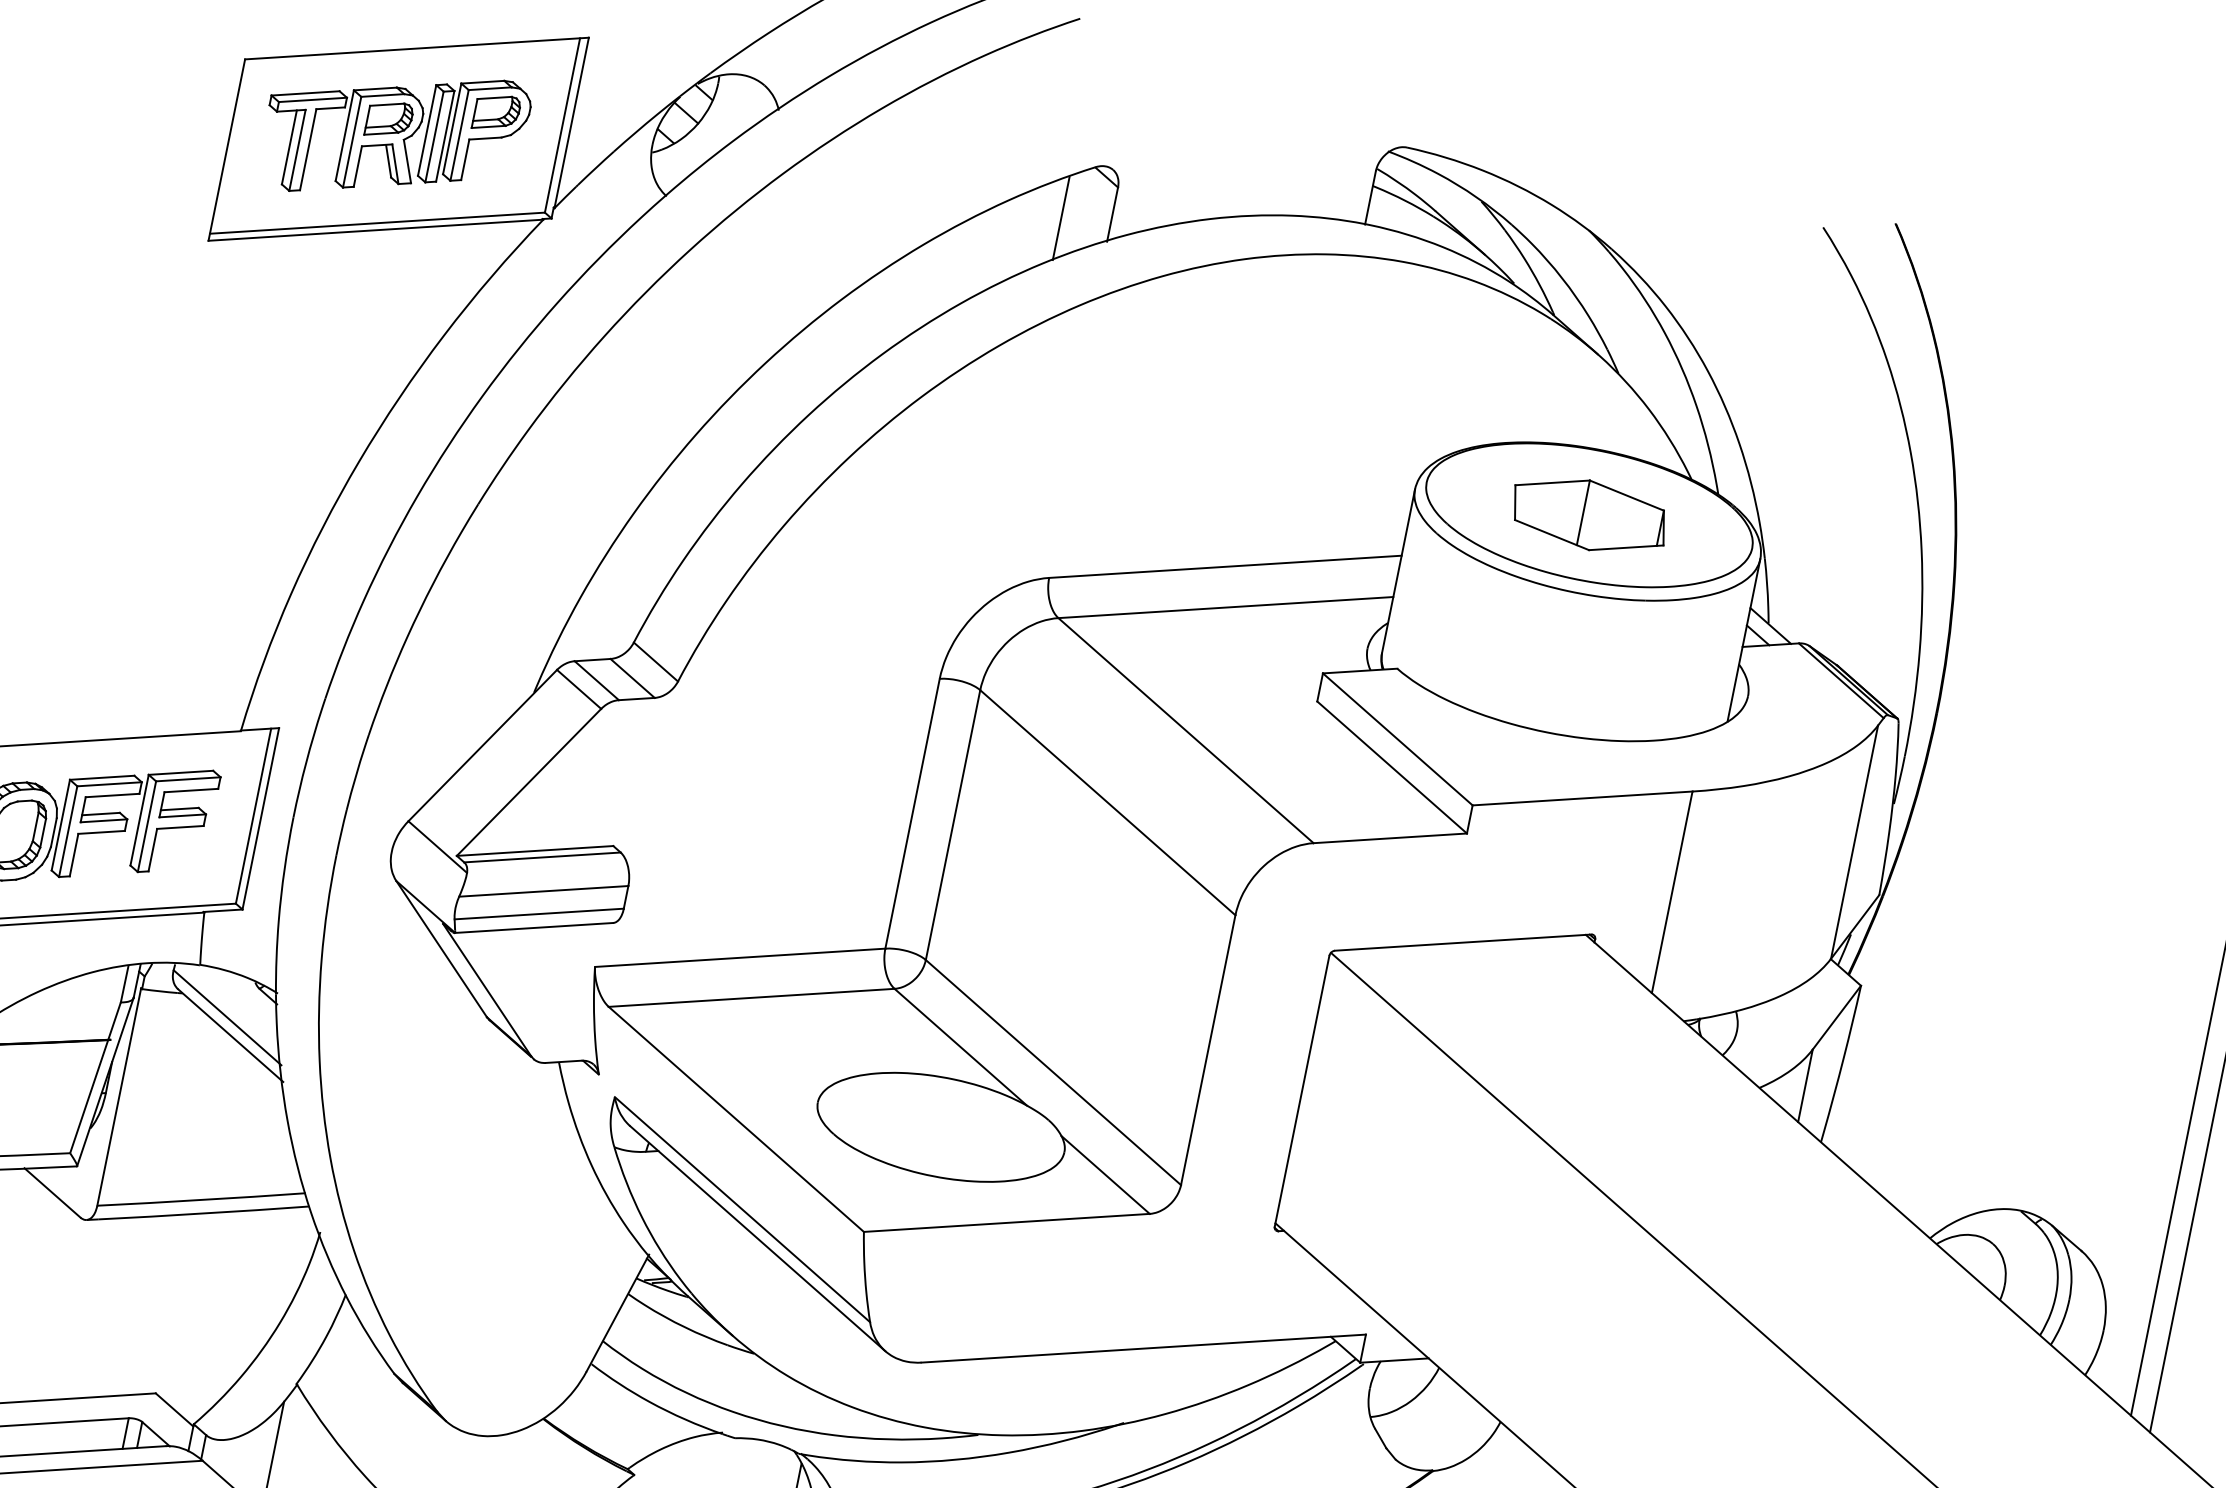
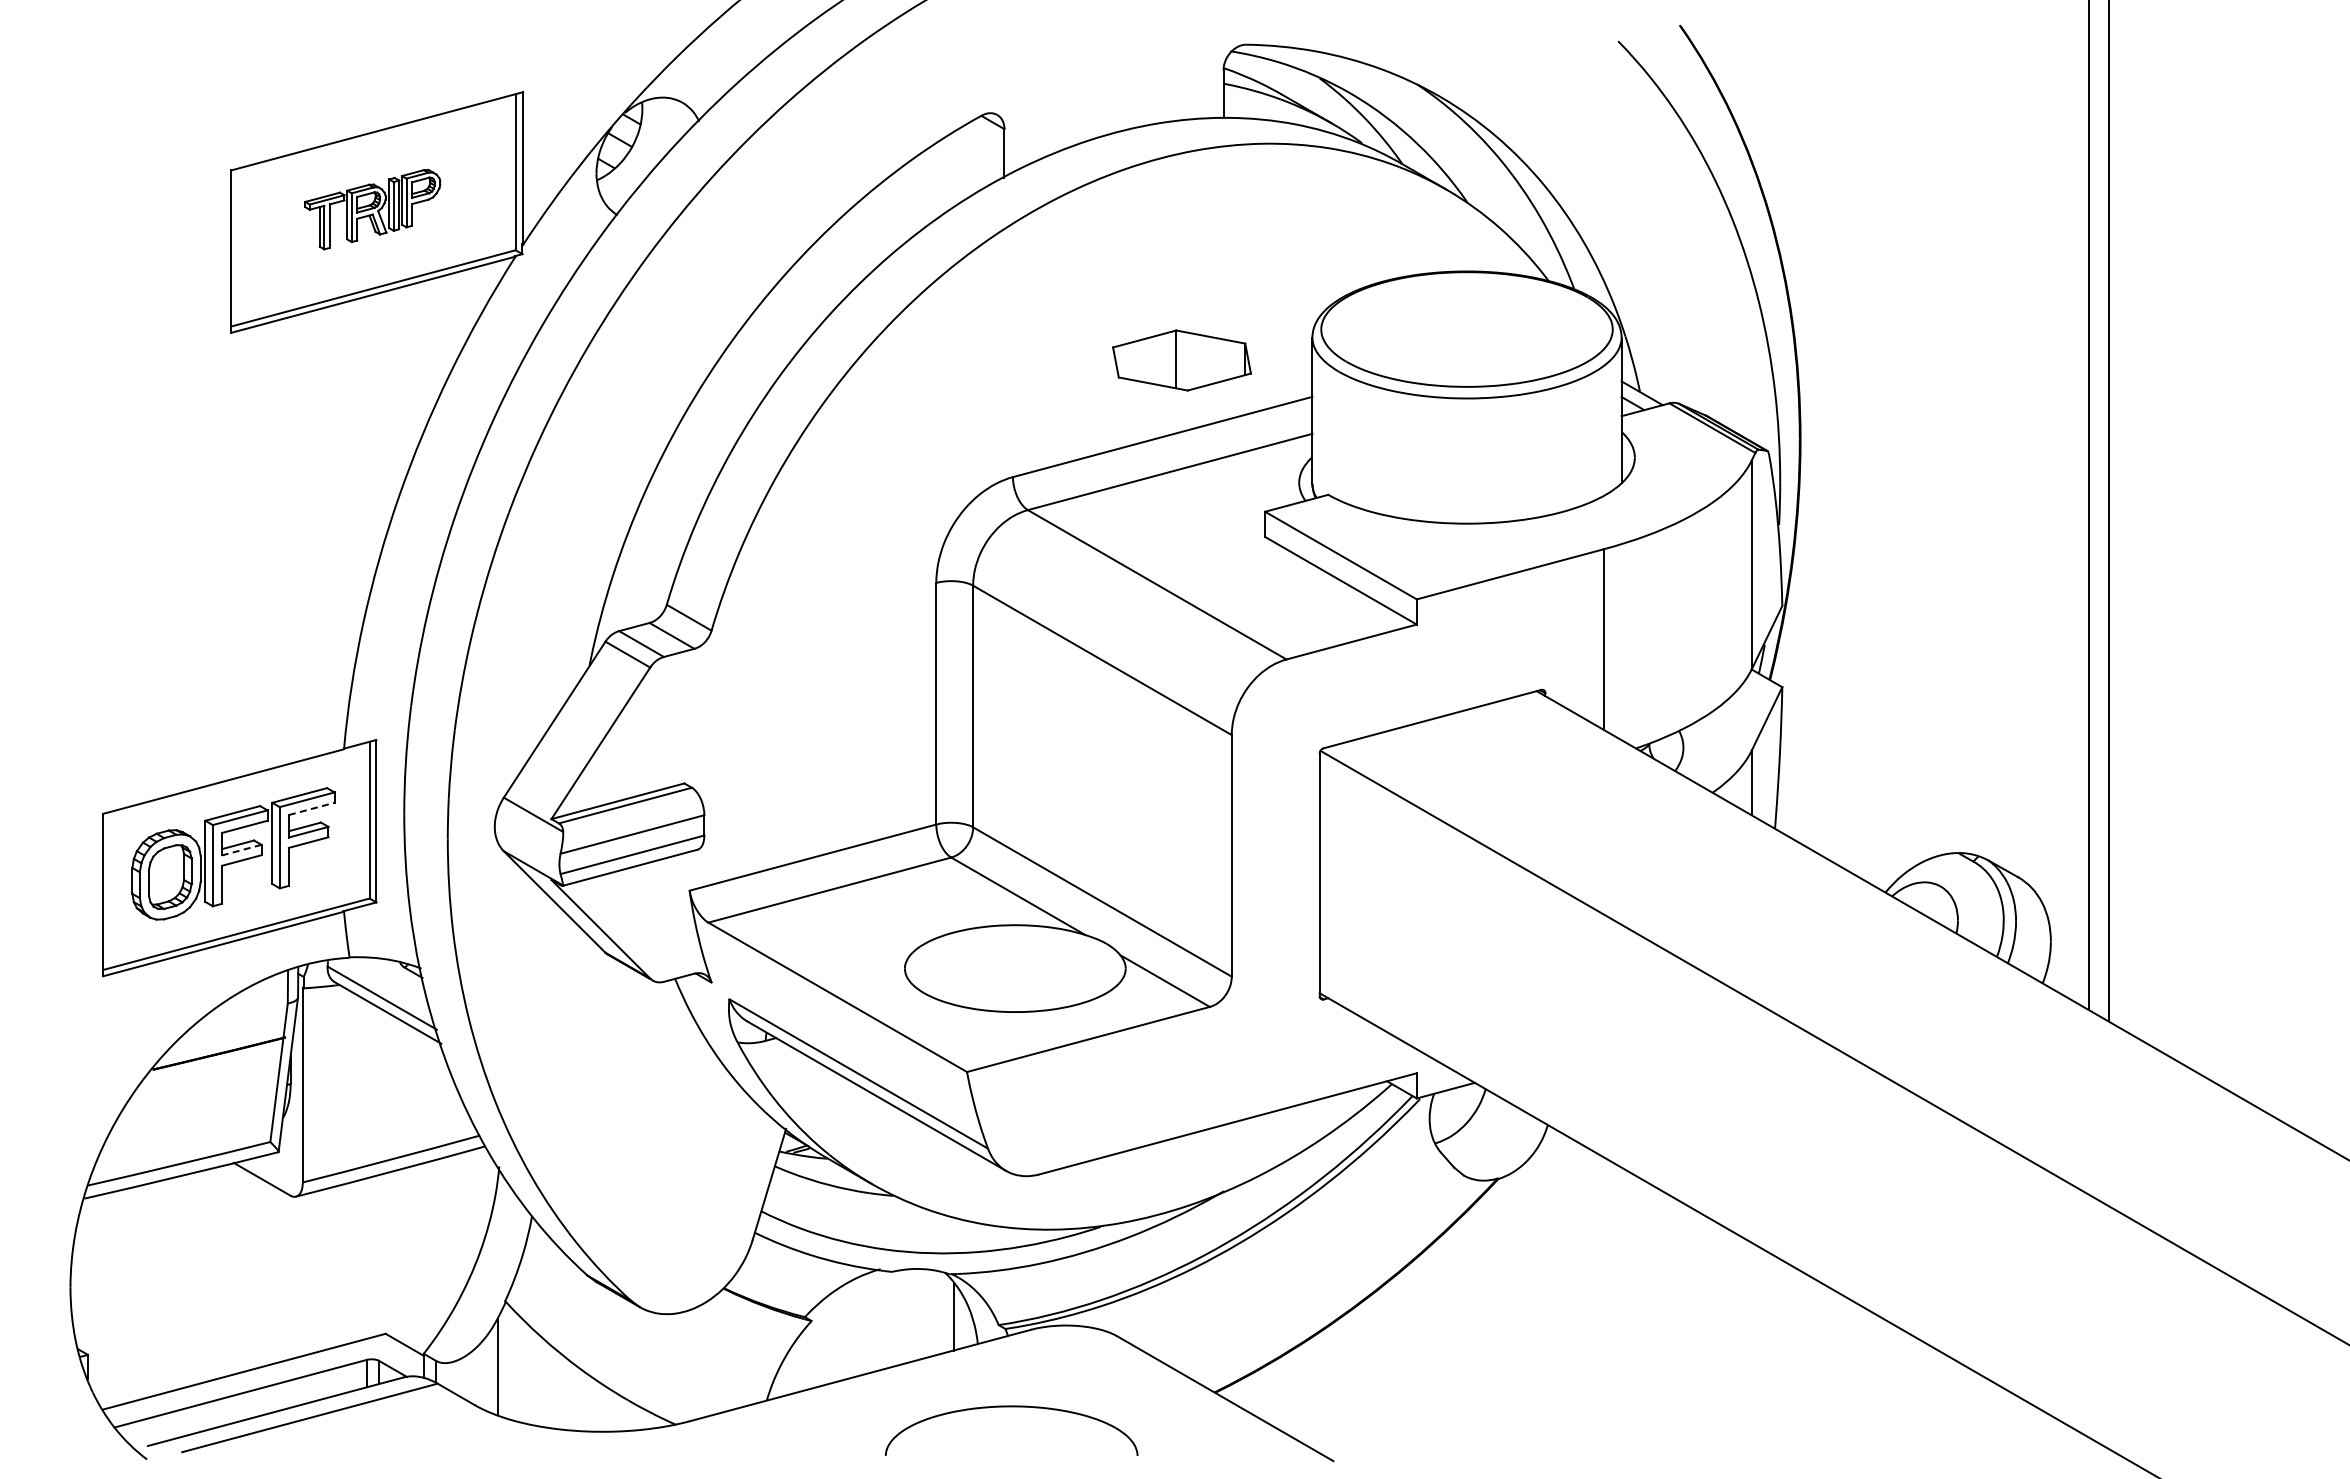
part: (394, 134) -> (372, 209), size x0.6
line: (1060, 218) -> (960, 165), removed
part: (1588, 515) -> (1181, 360), moved
line: (191, 790) -> (311, 808), solid -> dashed
line: (103, 821) -> (241, 850), solid -> dashed

